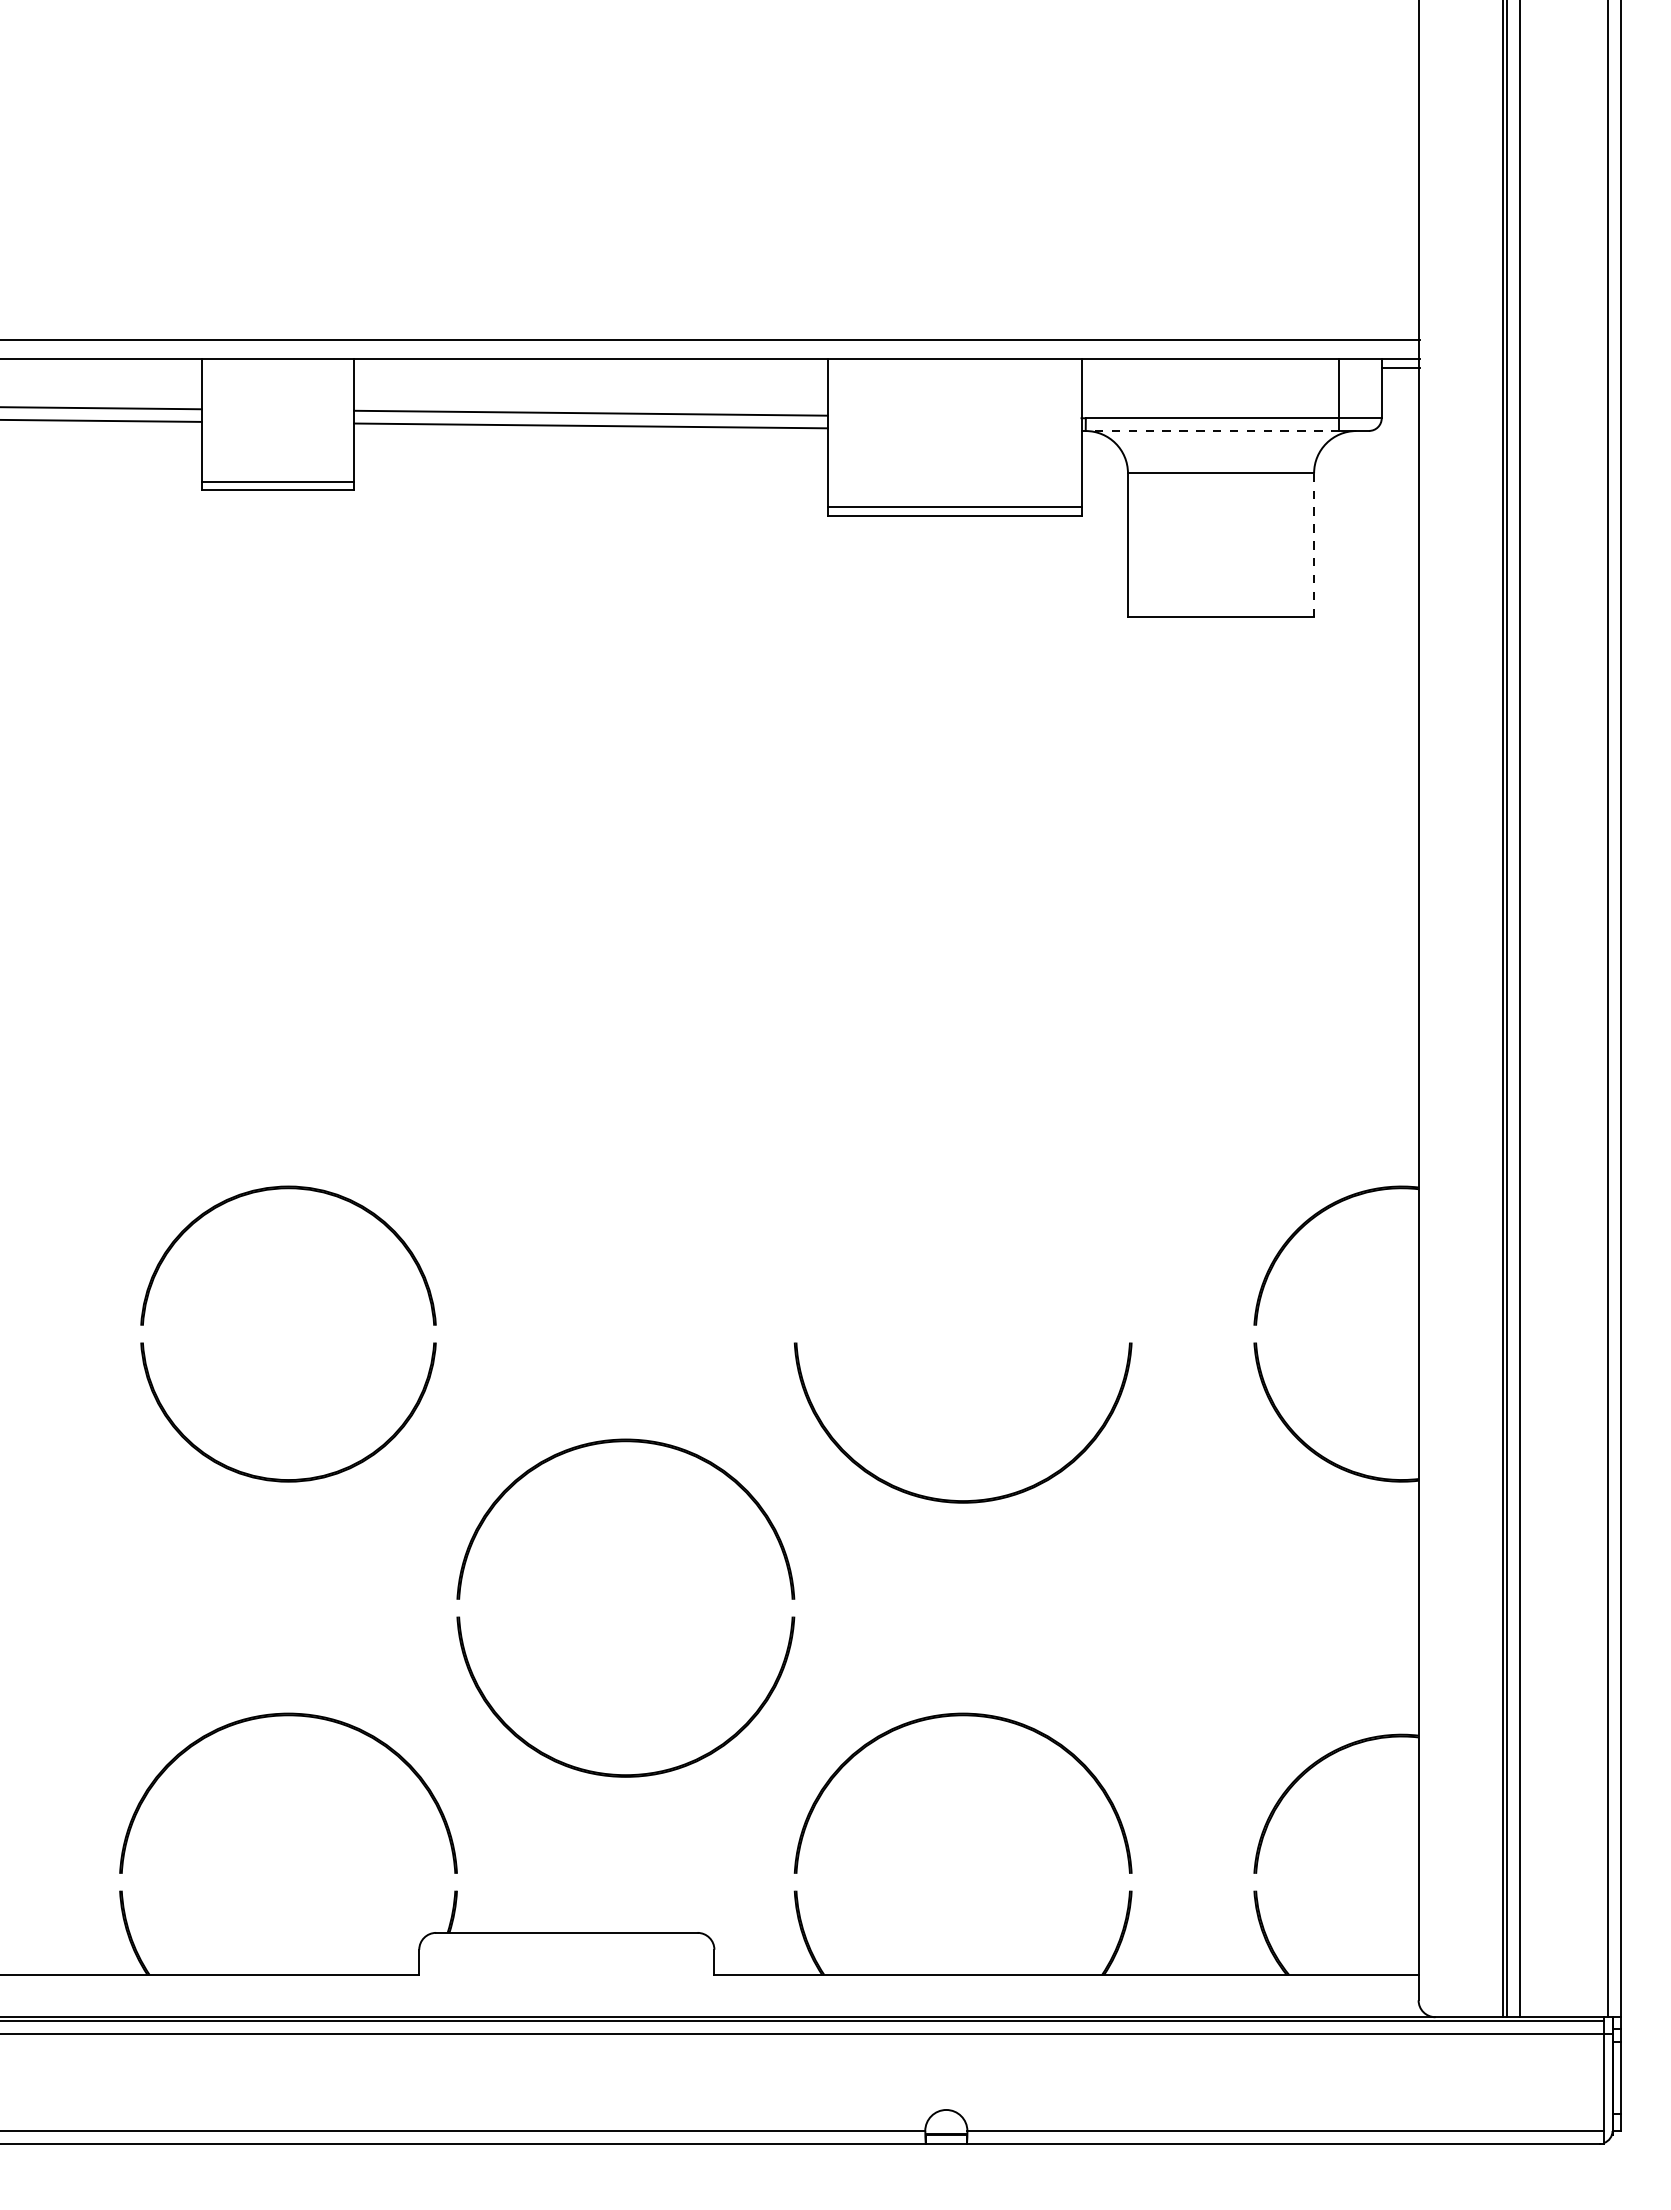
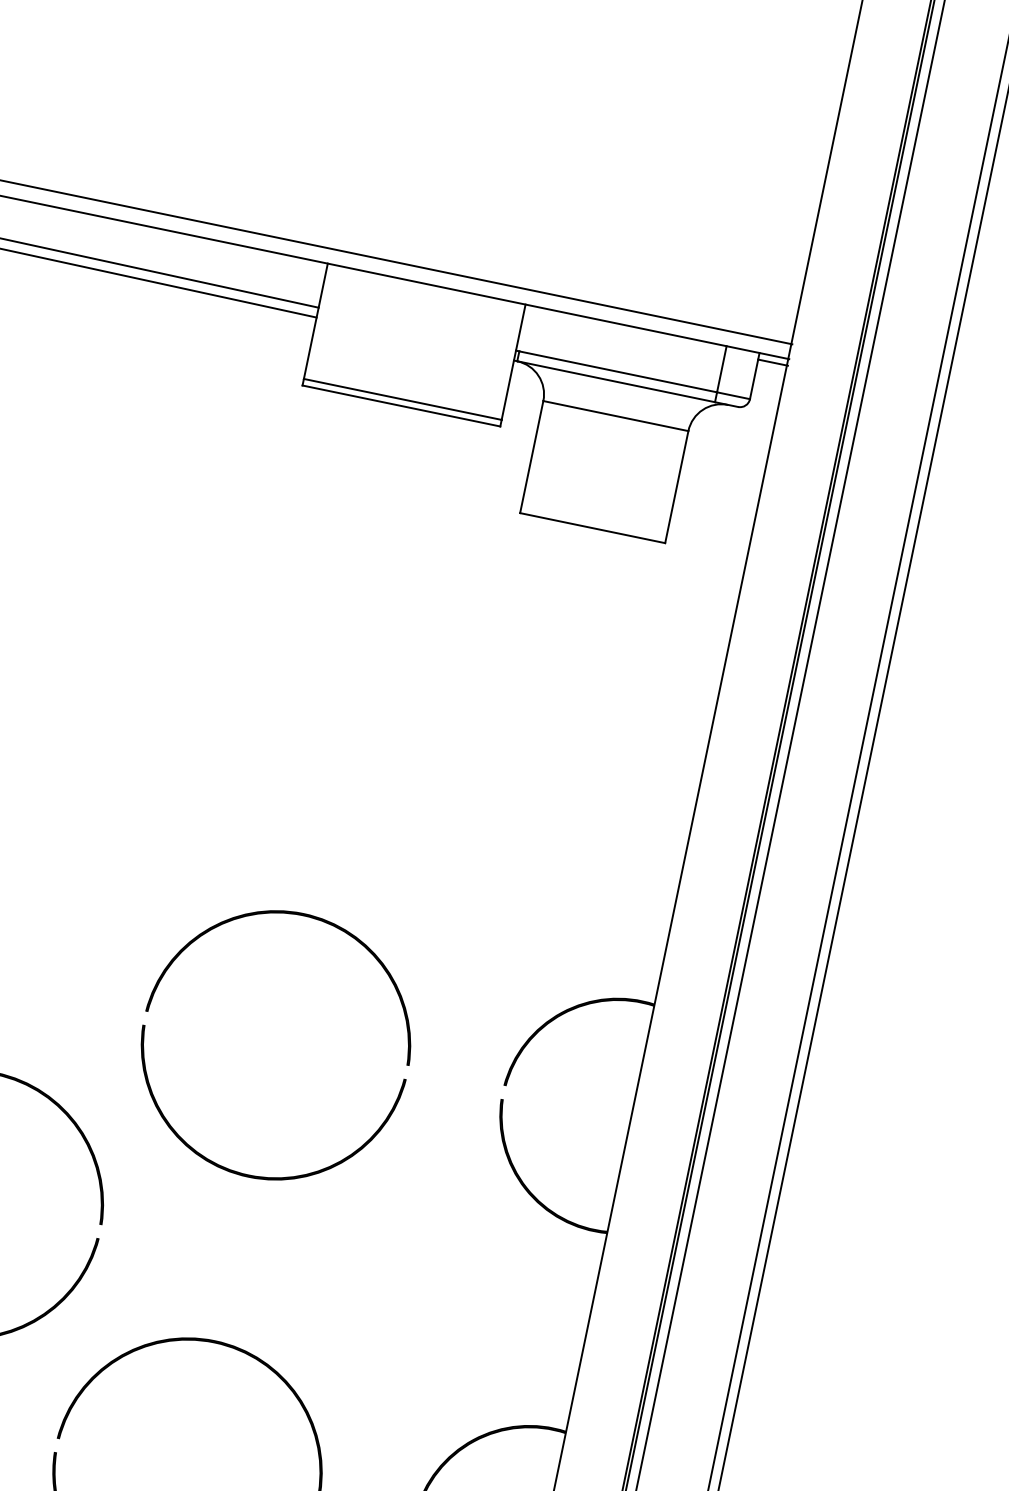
line: (1212, 430) -> (616, 381), dashed -> solid
line: (1314, 545) -> (677, 487), dashed -> solid
part: (961, 1168) -> (301, 916), added

